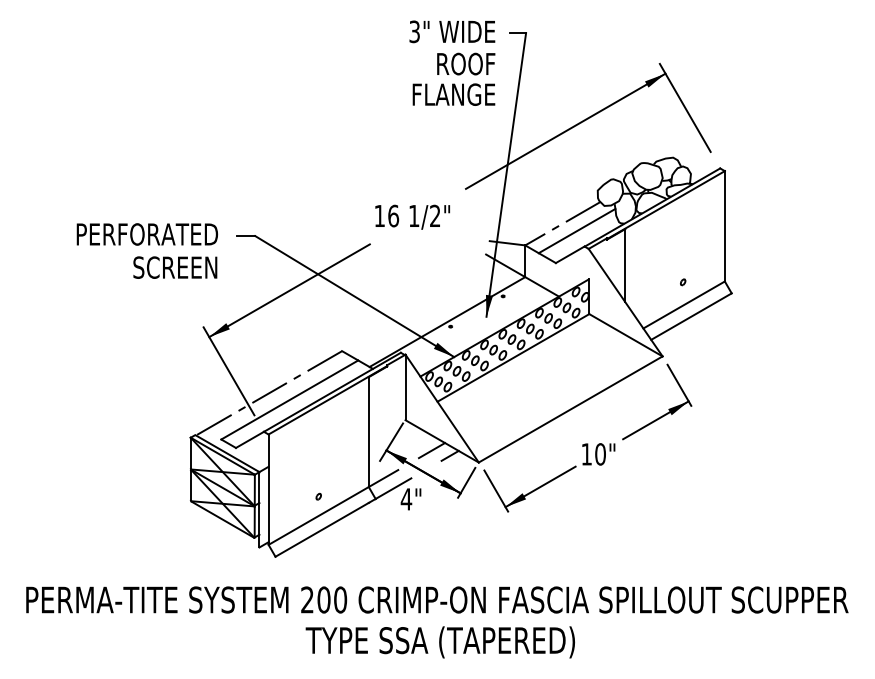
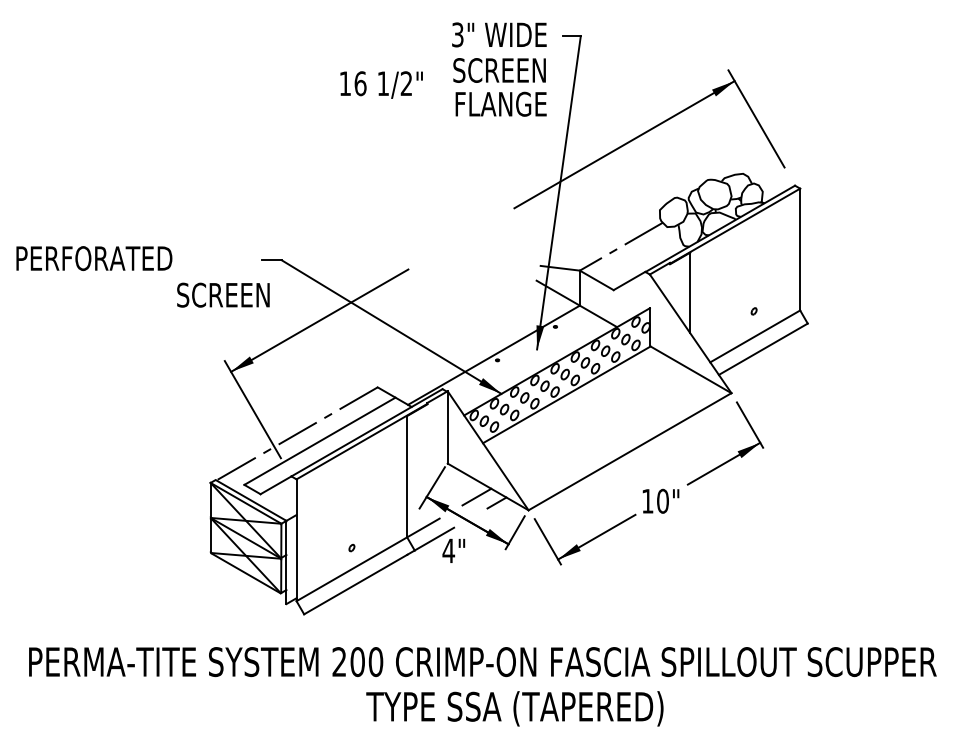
text: (452, 63) -> (499, 69), ROOF -> SCREEN
text: (412, 216) -> (381, 84), moved
line: (576, 230) -> (636, 254), removed
text: (146, 234) -> (93, 258), moved
text: (175, 267) -> (223, 295), moved
text: (439, 642) -> (513, 708), moved

